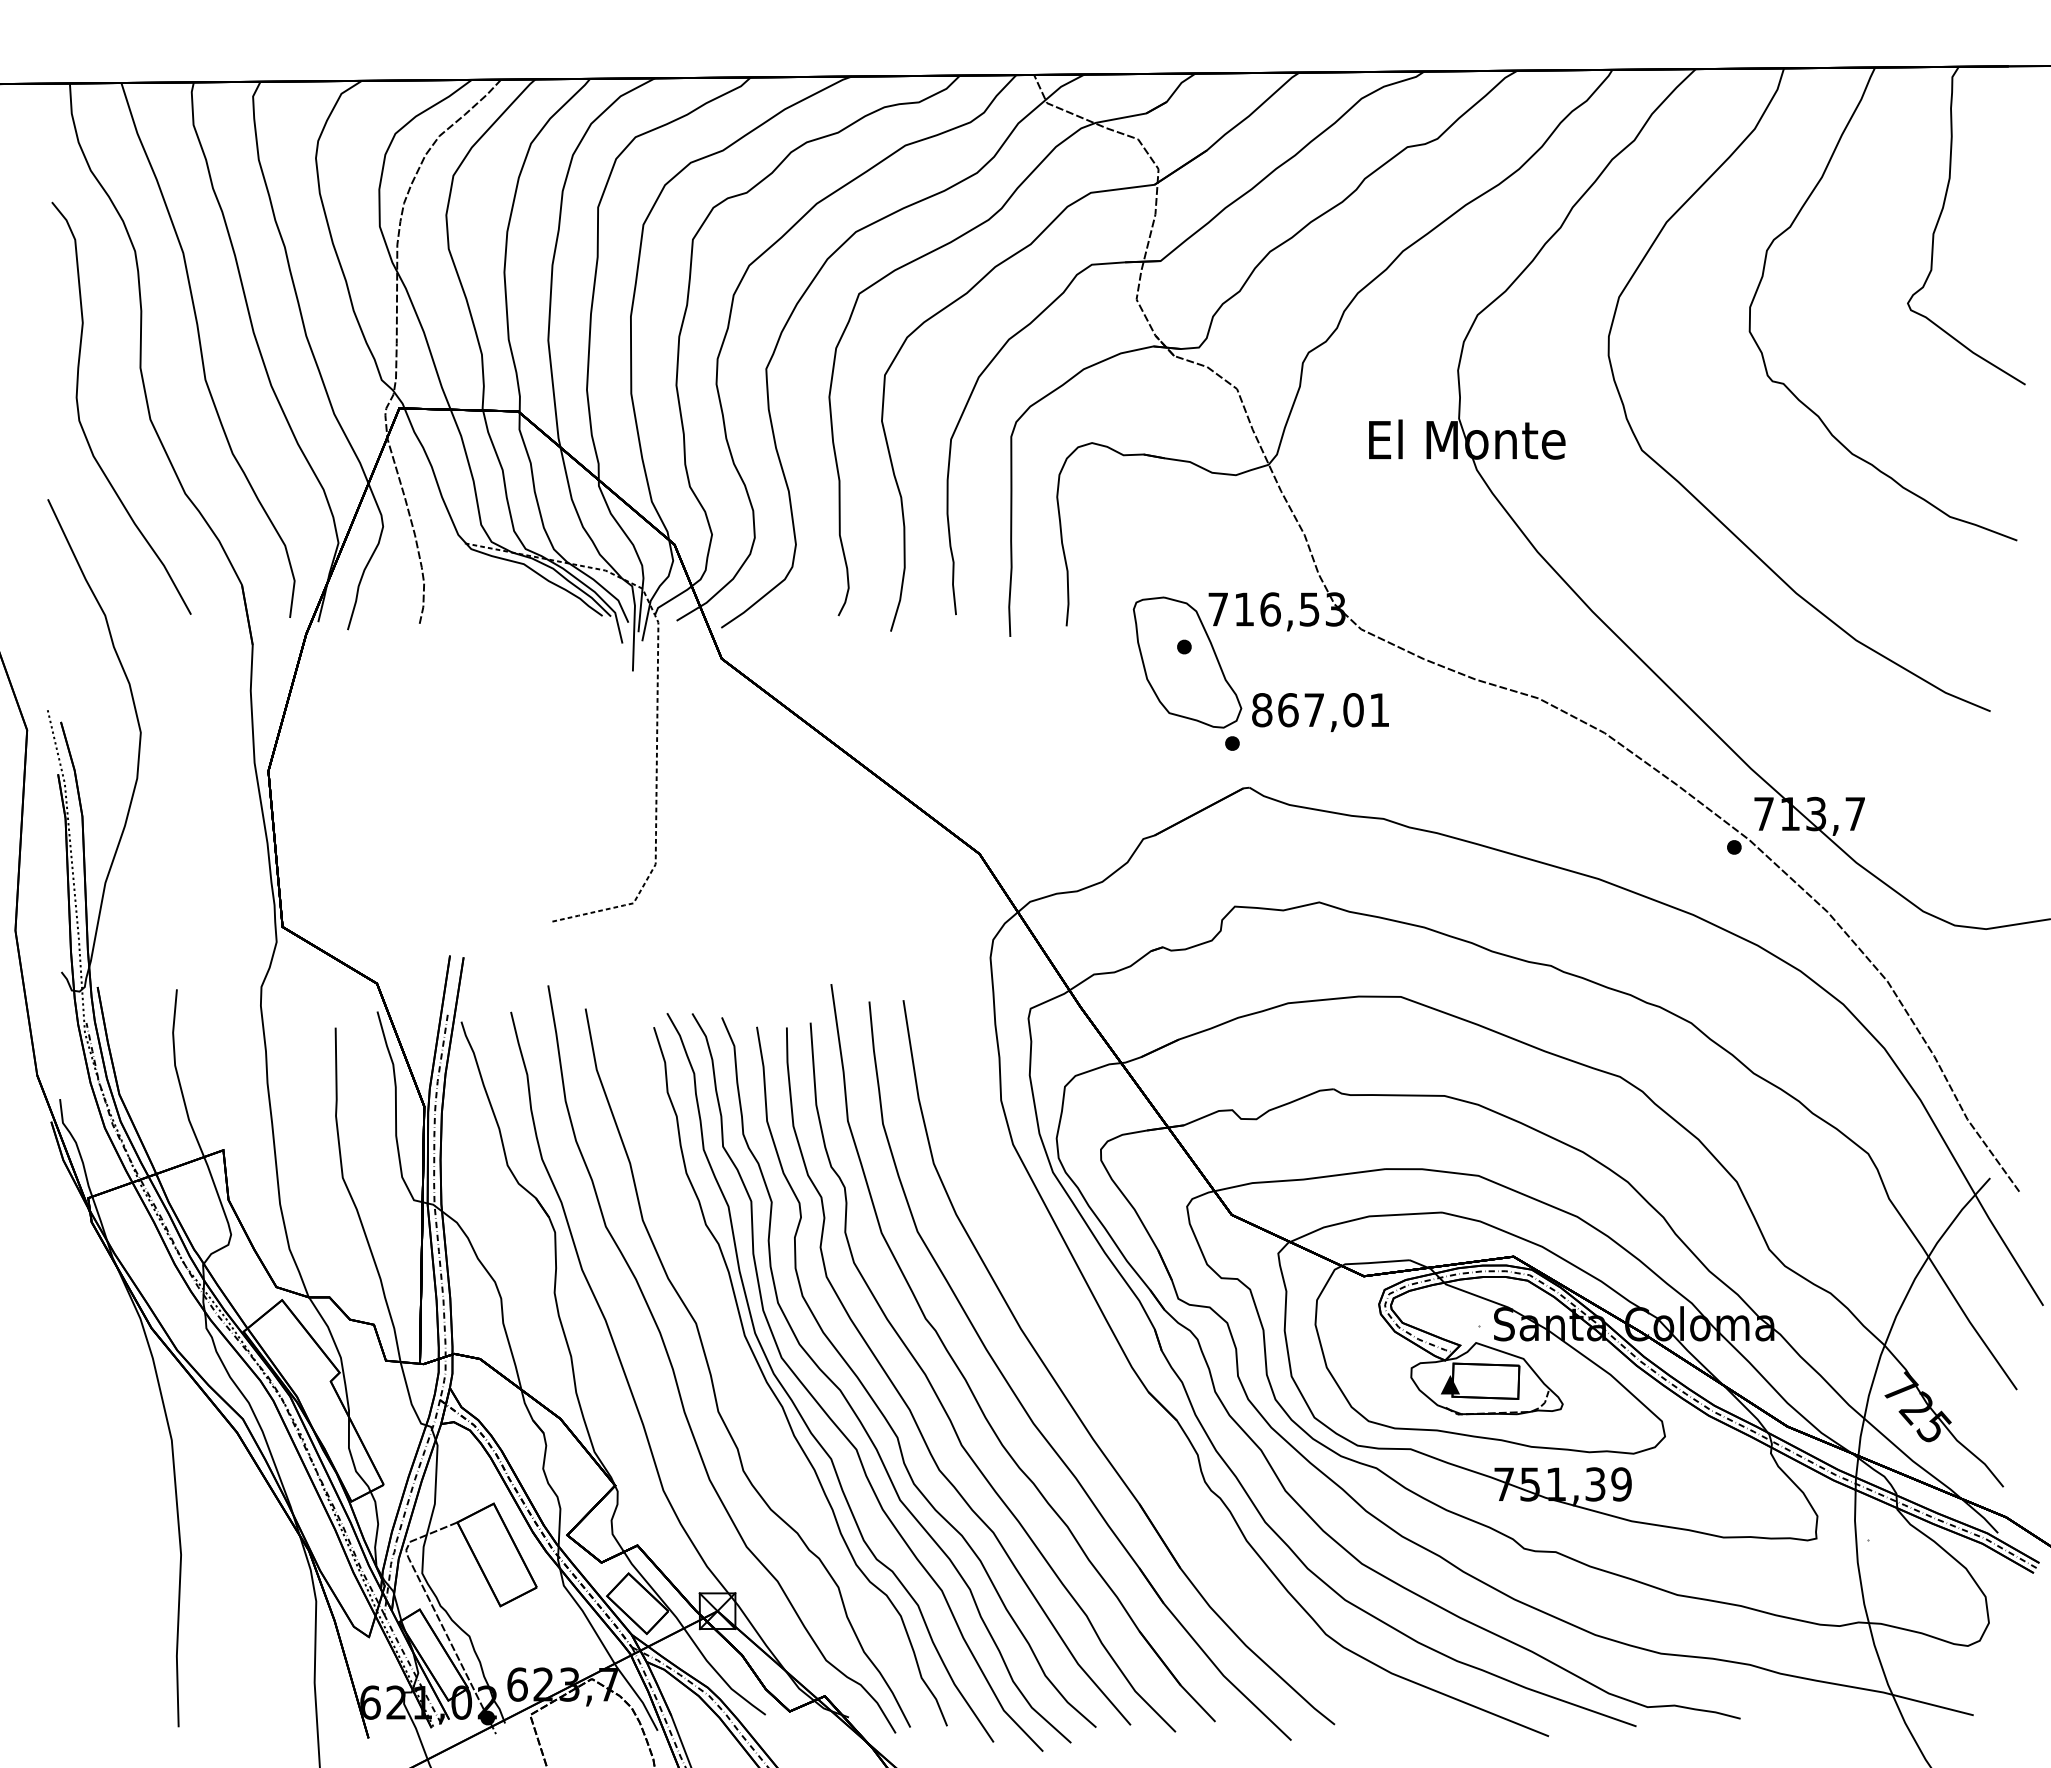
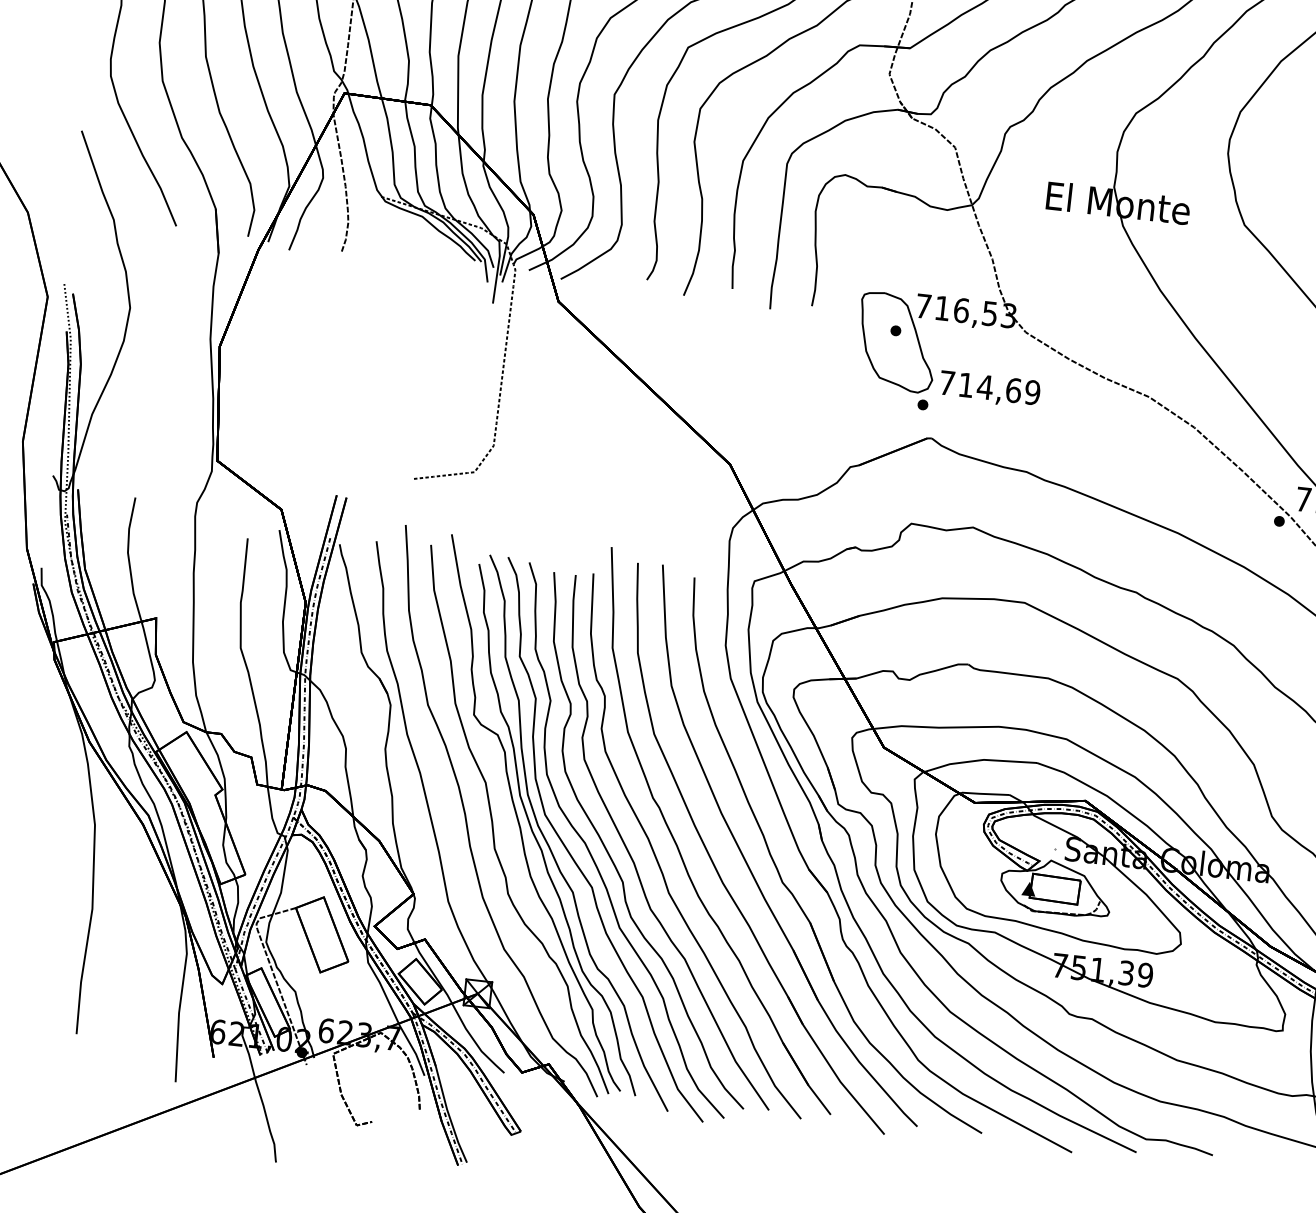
text: (1320, 710) -> (989, 388), 867,01 -> 714,69
curve: (745, 1365) -> (518, 817), added
part: (1128, 1425) -> (791, 892), added

